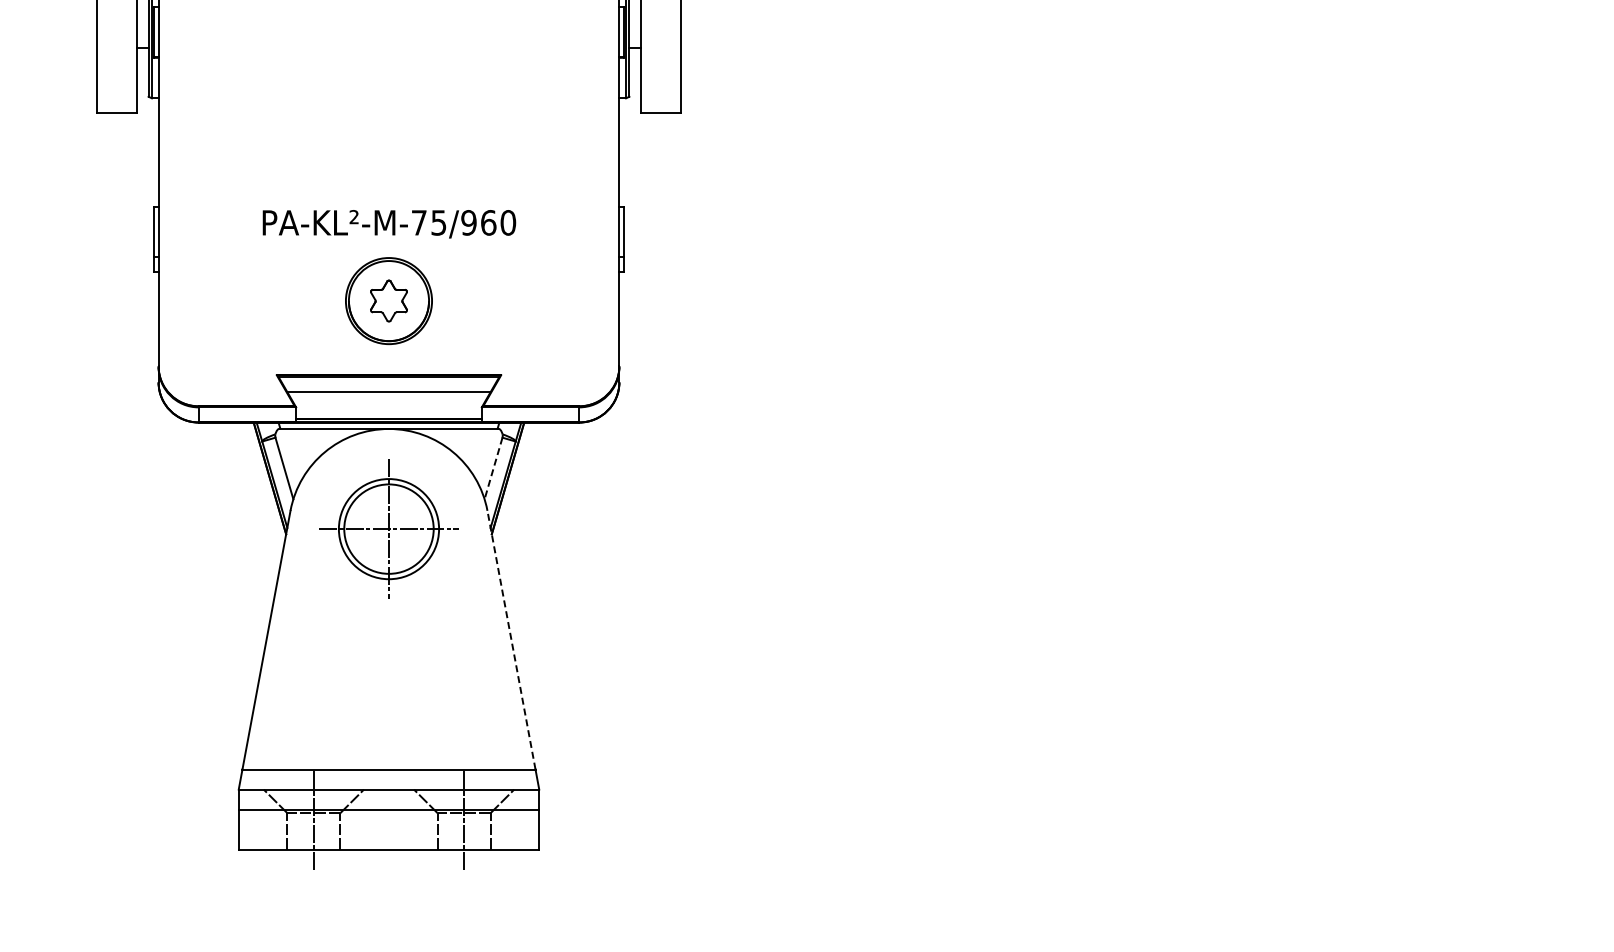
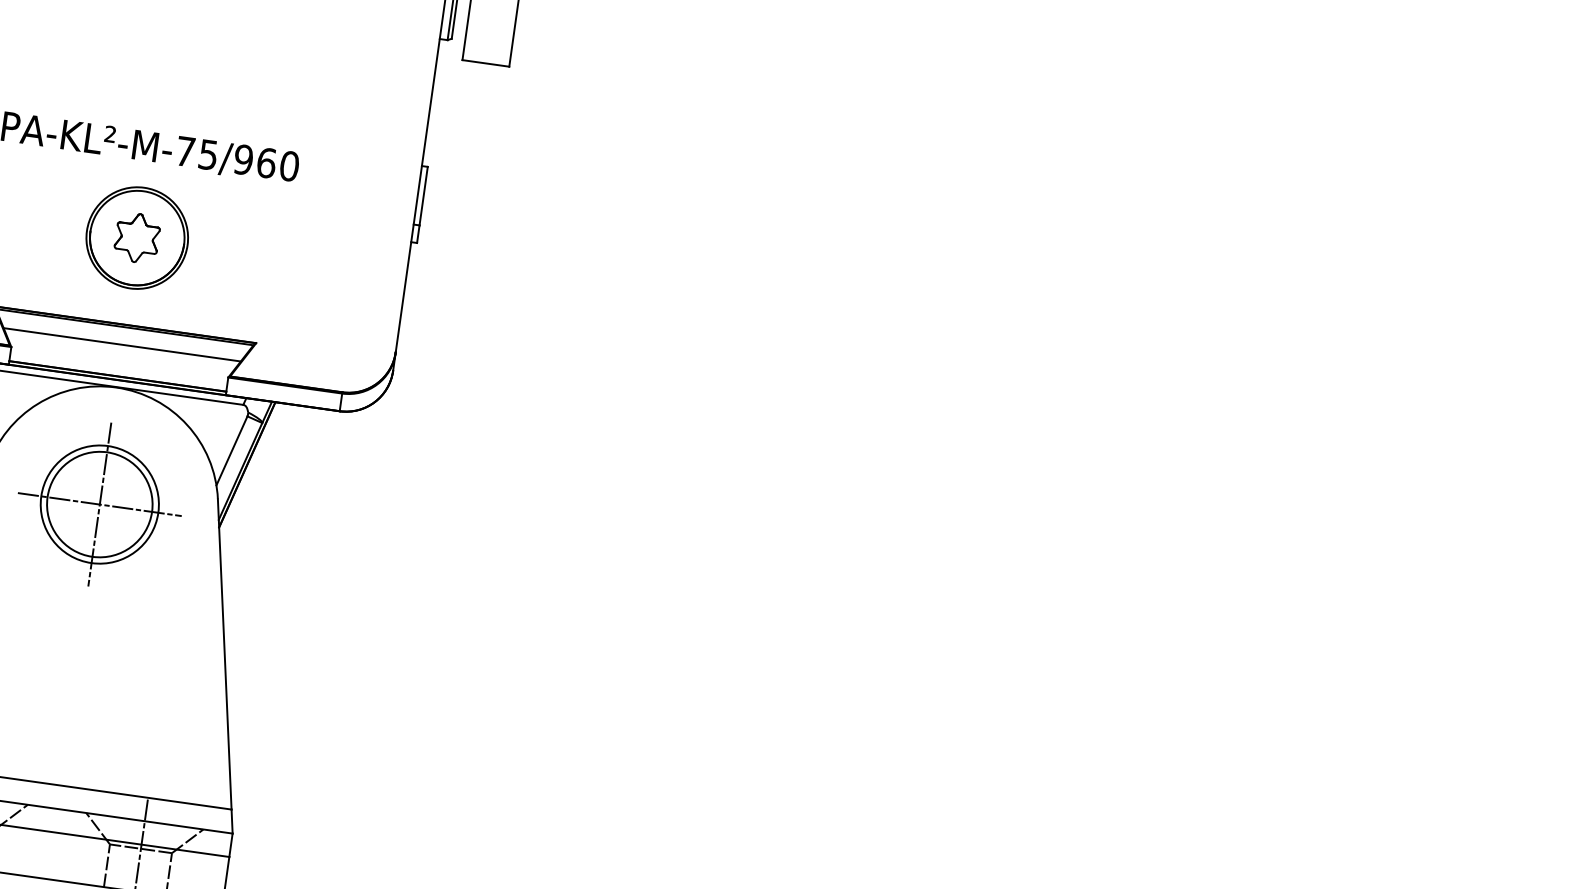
line: (493, 468) -> (231, 450), dashed -> solid
line: (511, 640) -> (224, 654), dashed -> solid

